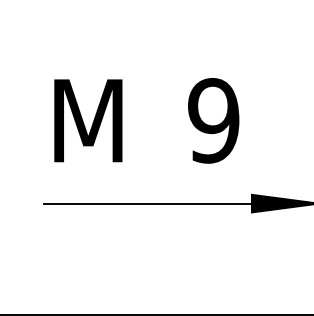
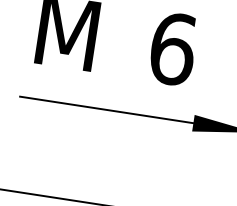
text: (214, 120) -> (173, 48), 9 -> 6

